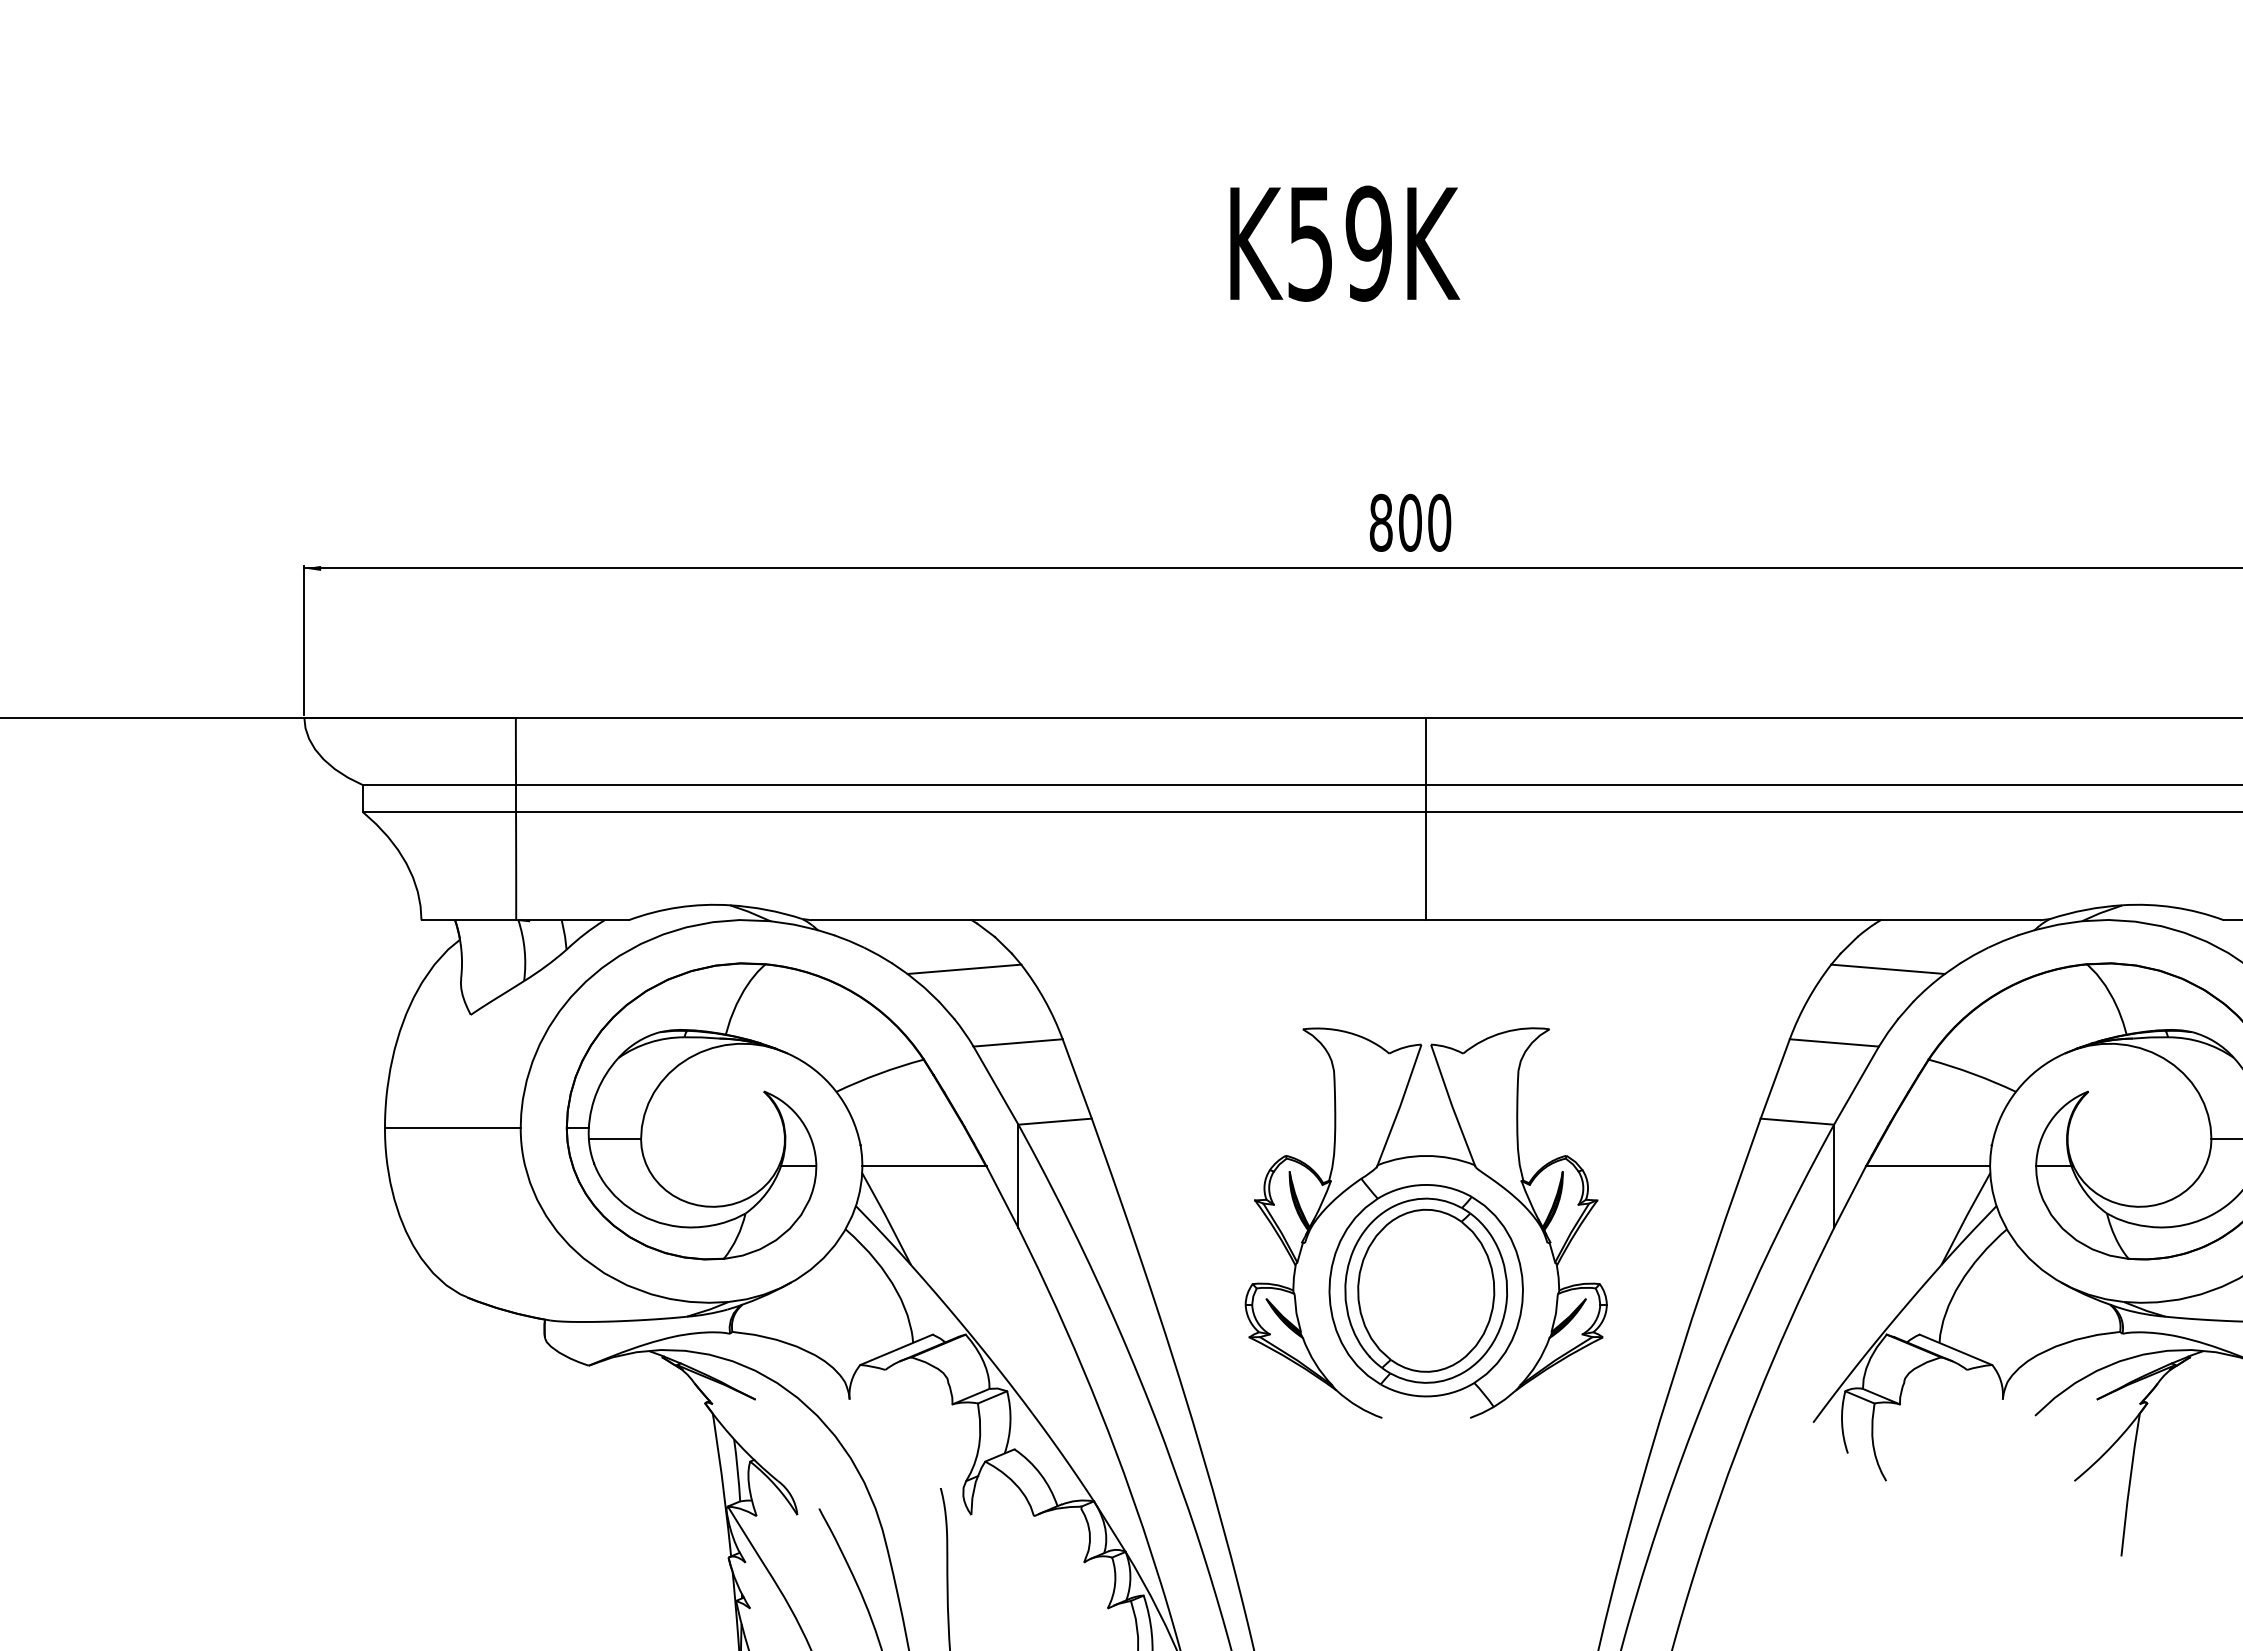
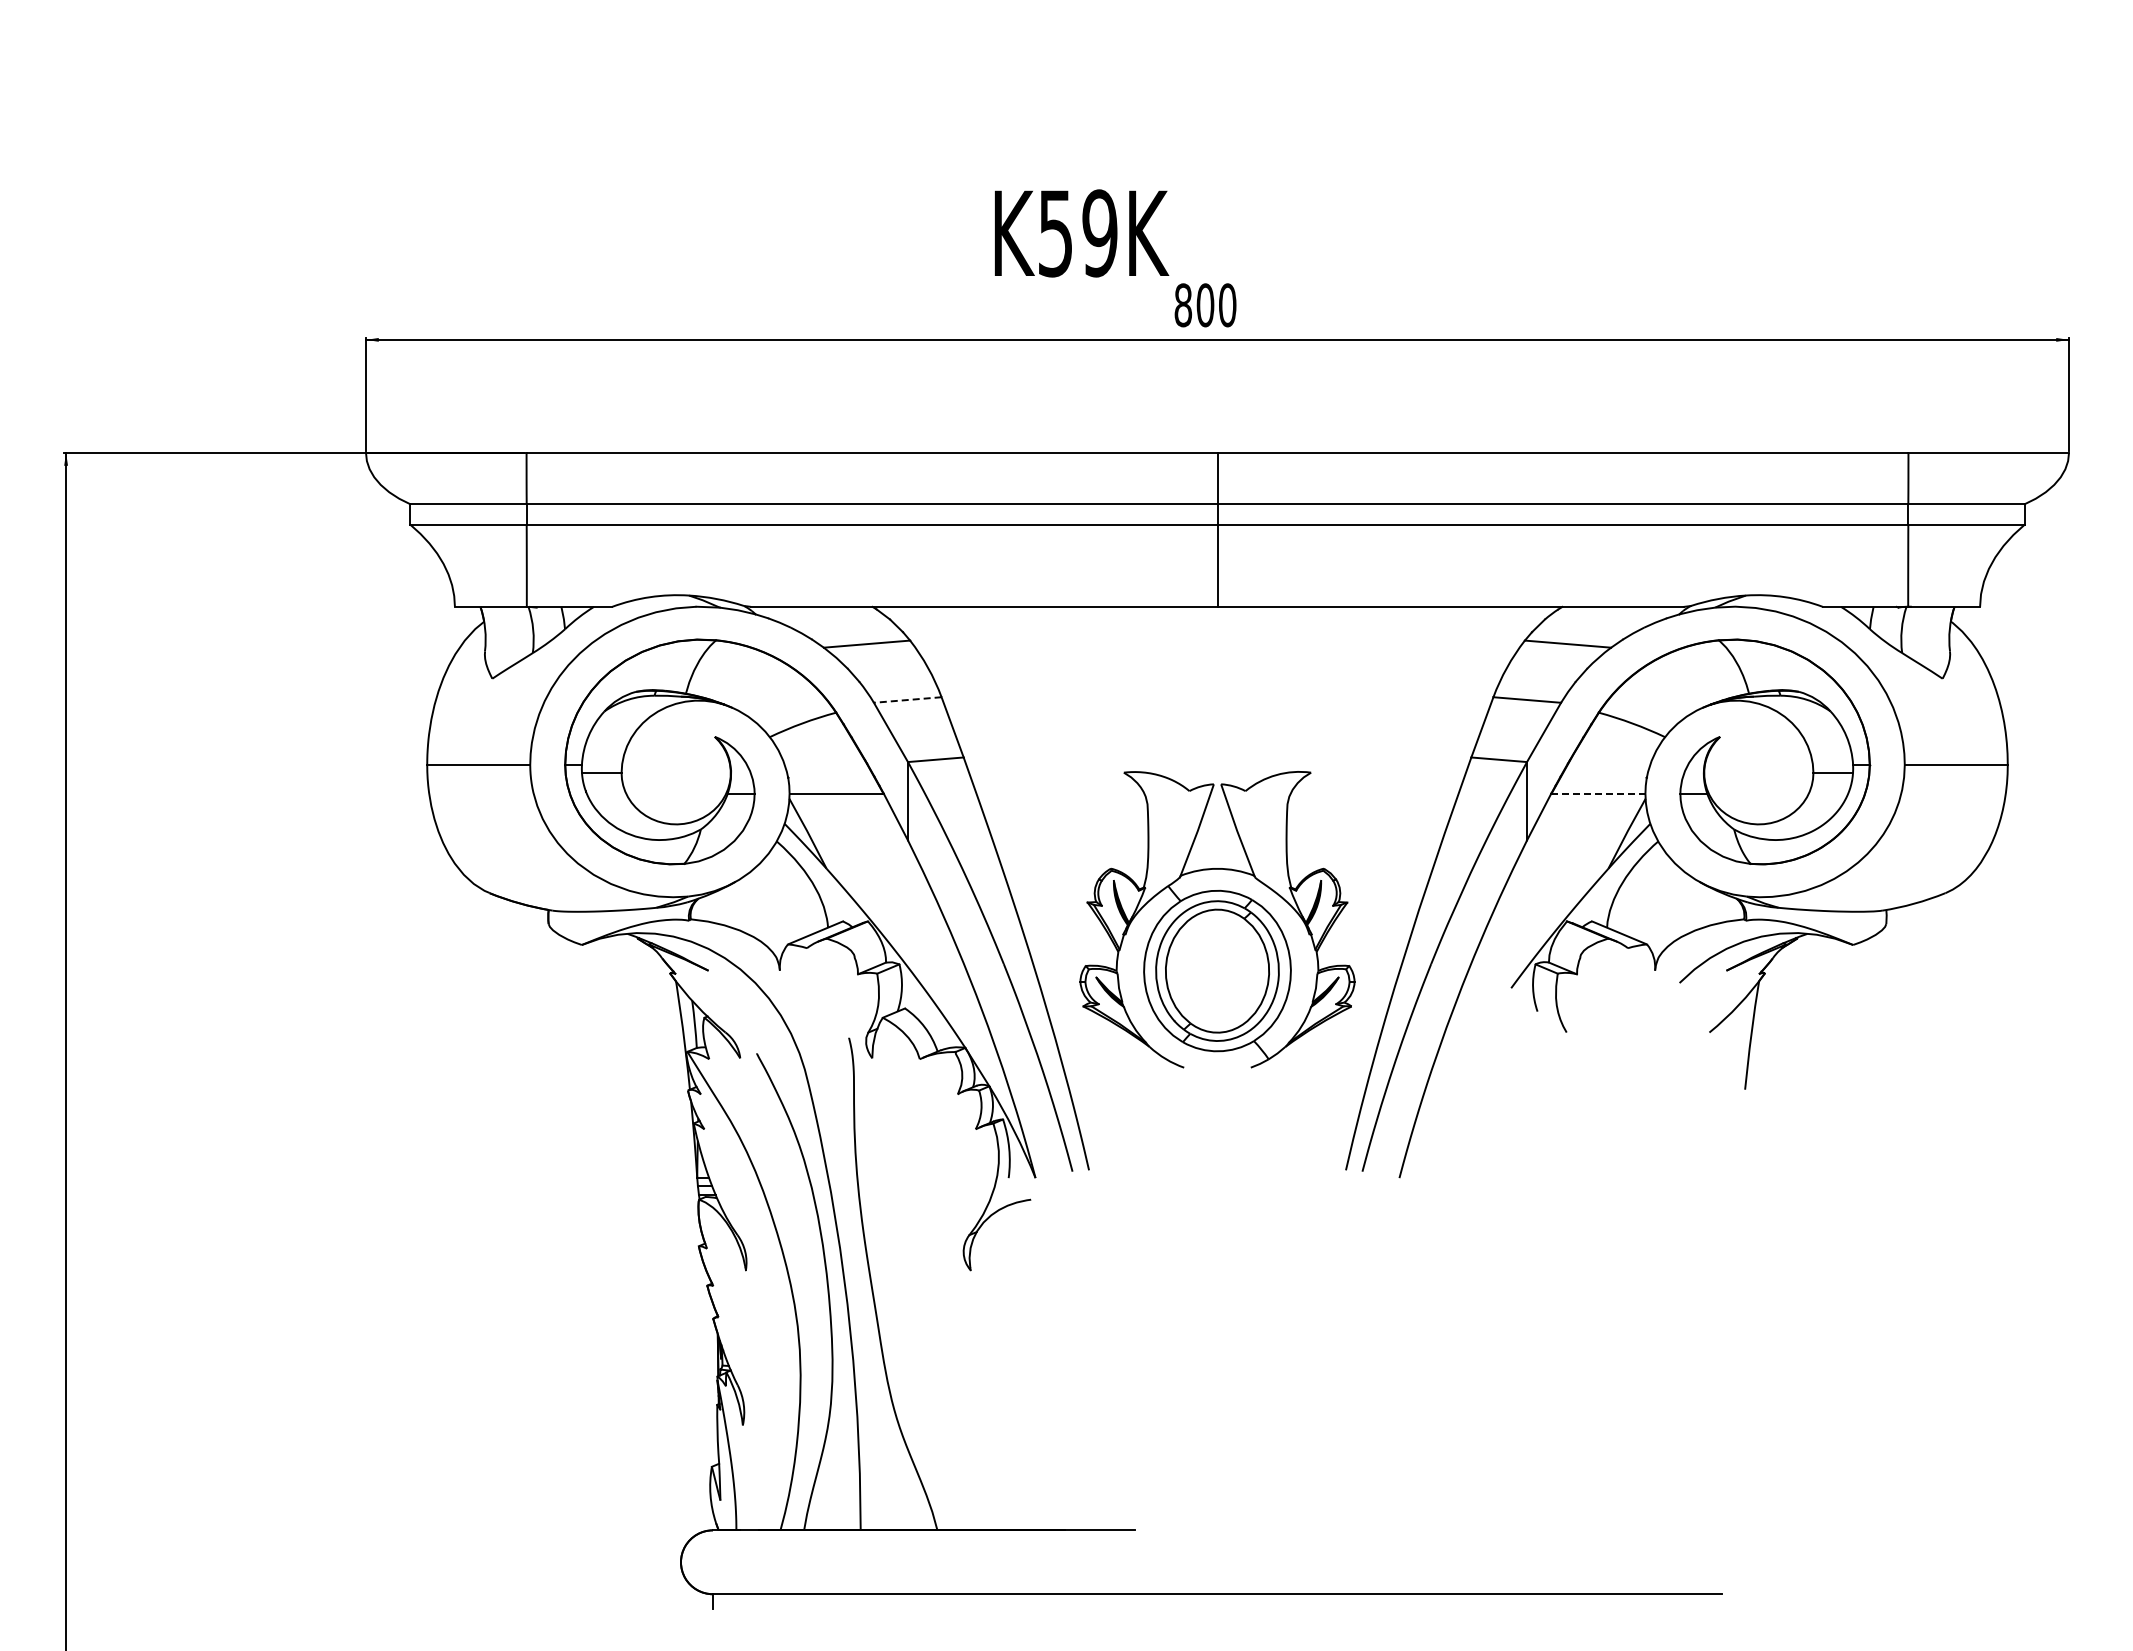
text: (1345, 243) -> (1082, 233), moved
line: (1017, 1043) -> (907, 700), solid -> dashed
line: (1928, 1166) -> (1598, 793), solid -> dashed
part: (1426, 1222) -> (1217, 919), moved

